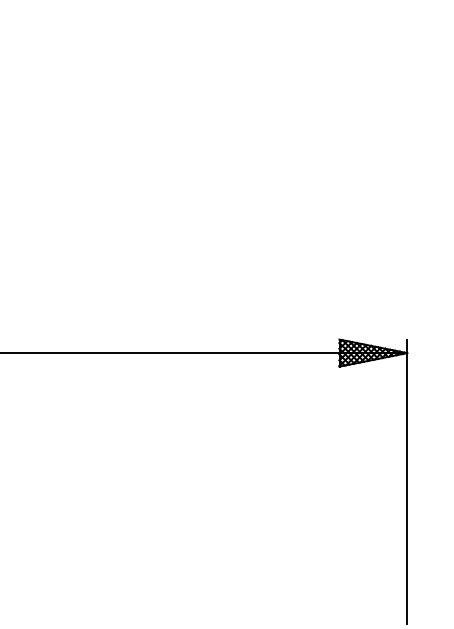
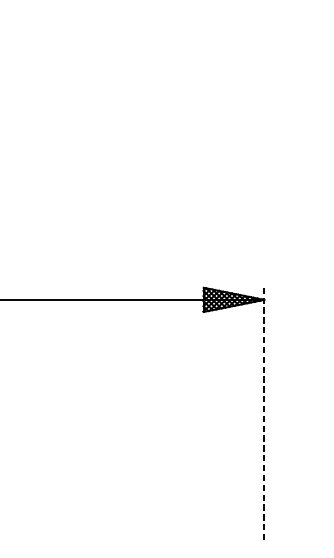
line: (407, 482) -> (264, 415), solid -> dashed

